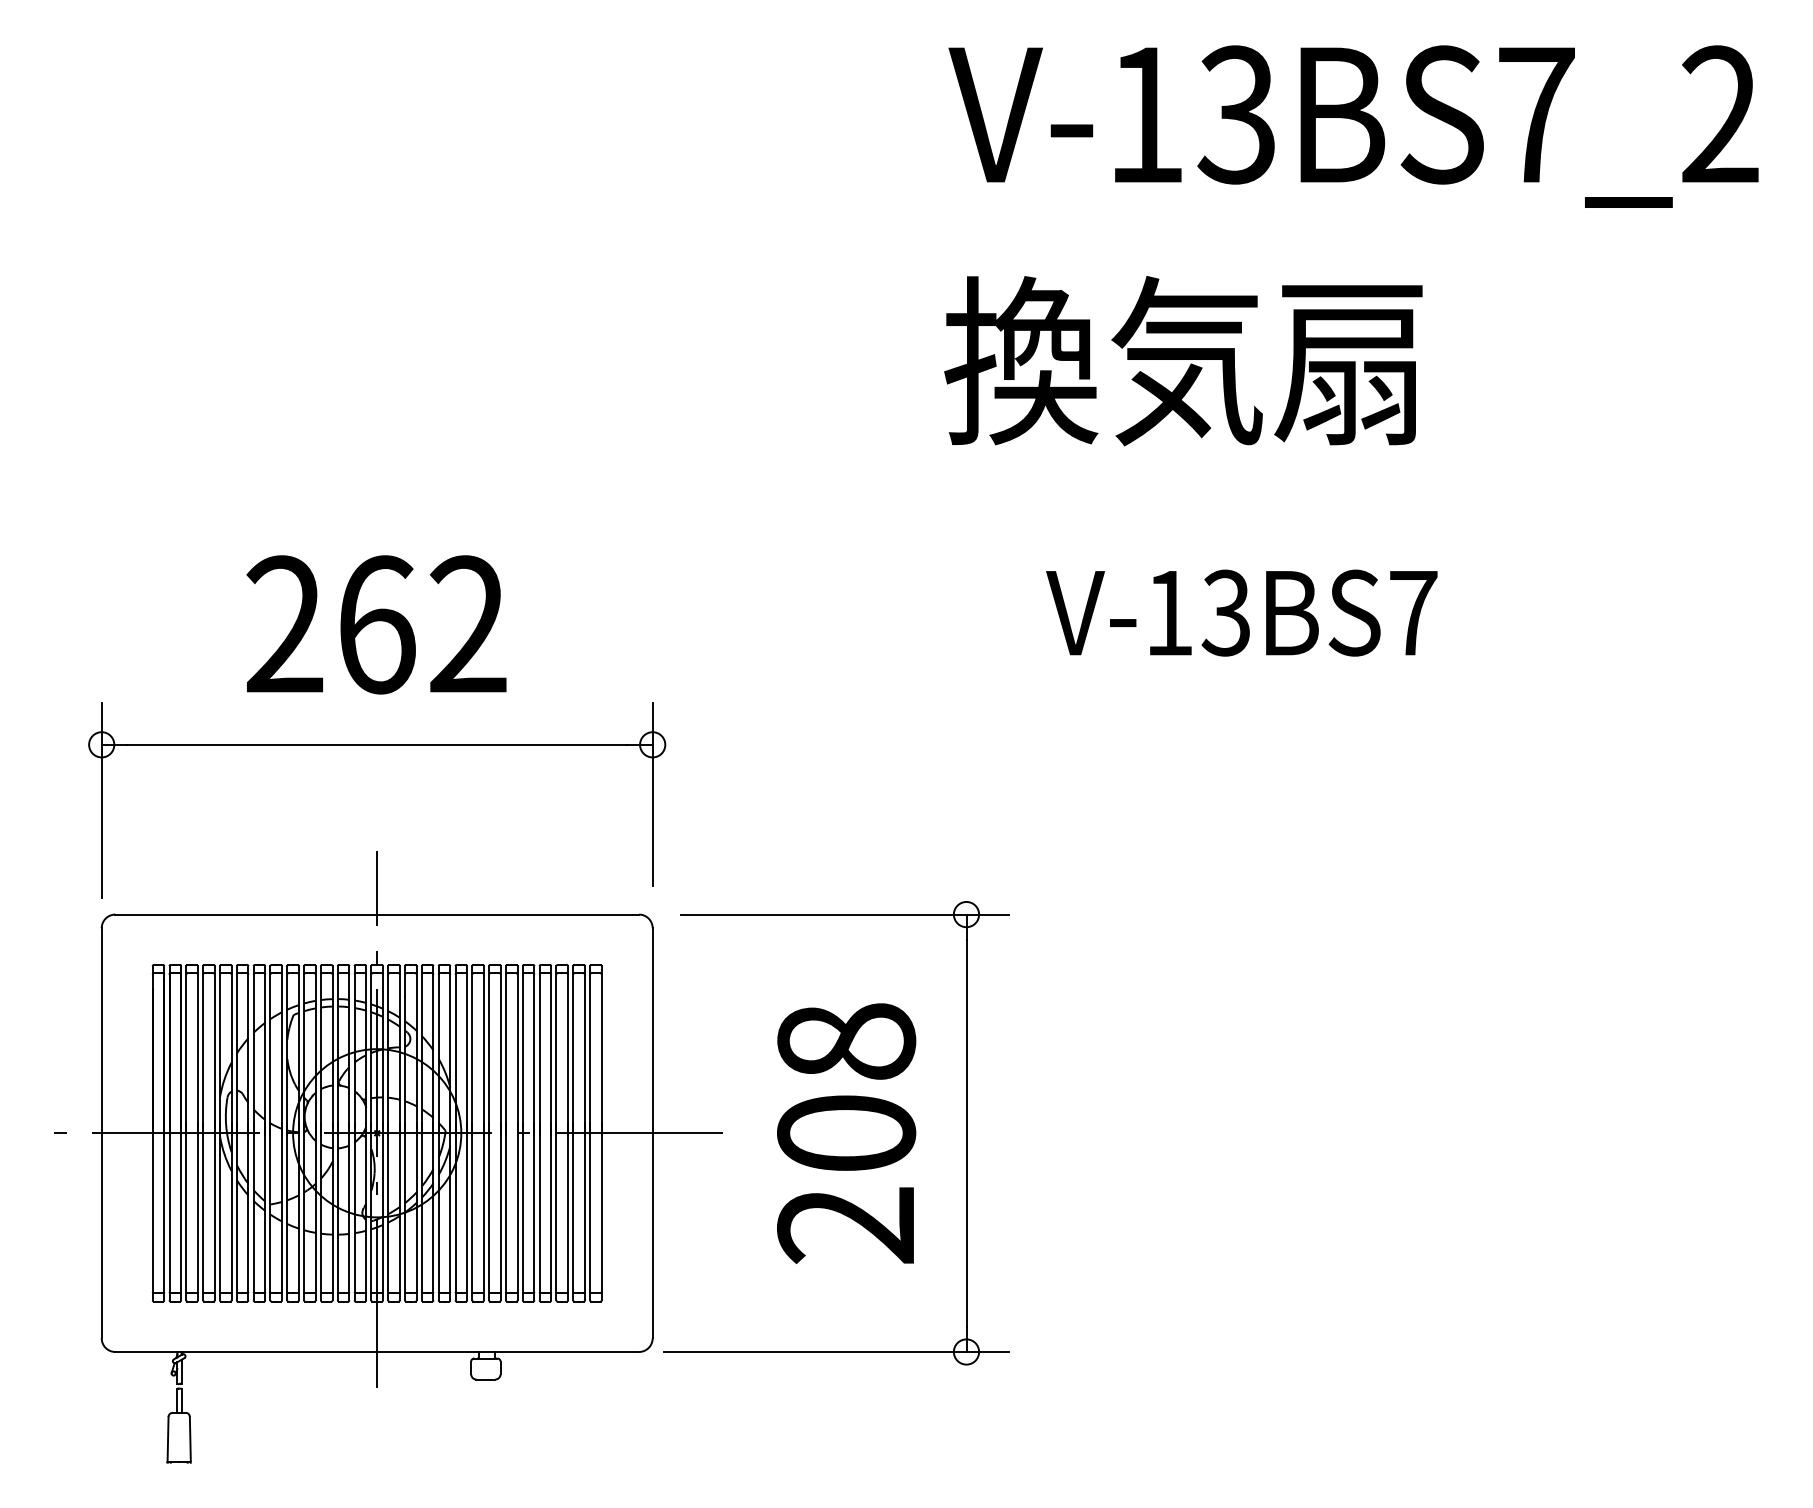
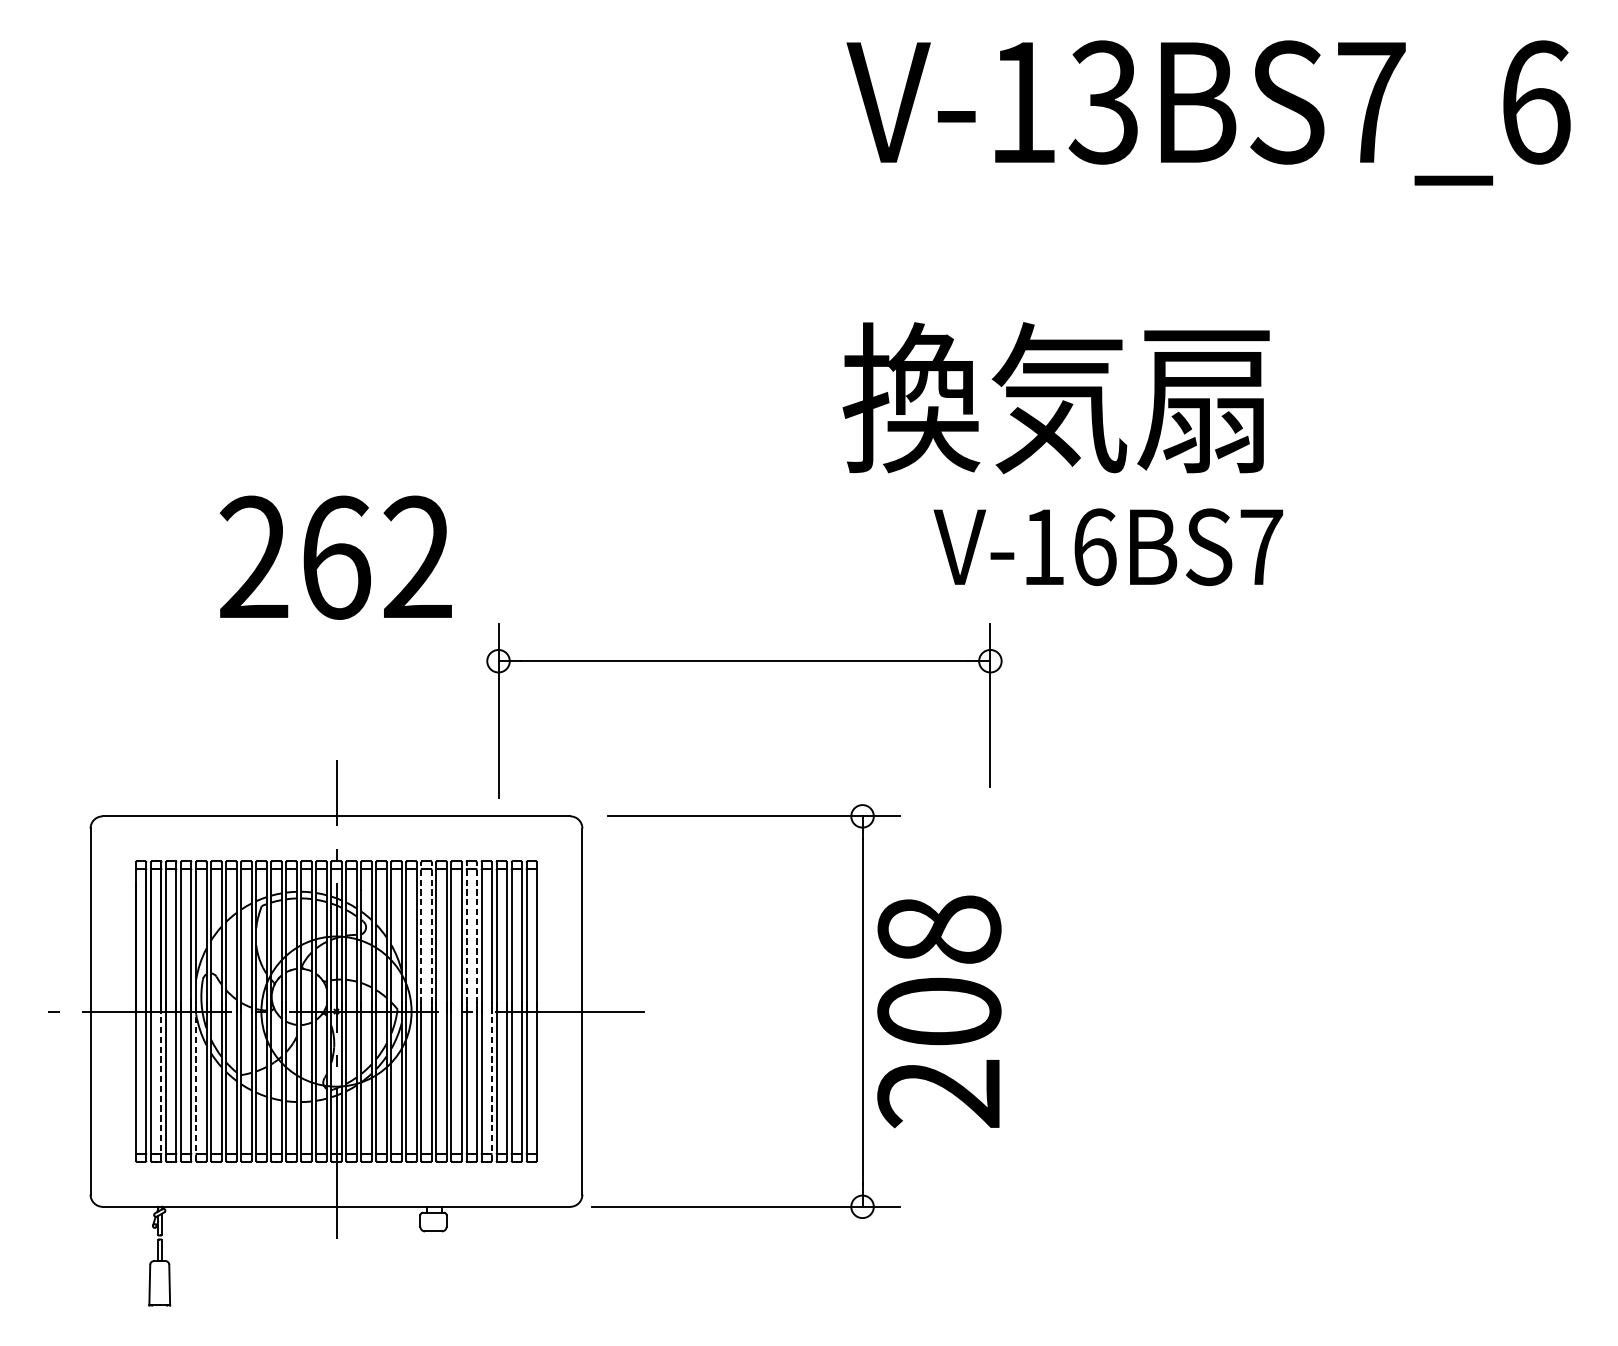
text: (1720, 114) -> (1535, 102), V-13BS7_2 -> V-13BS7_6
text: (1183, 361) -> (1056, 398), moved
text: (1226, 612) -> (1094, 546), V-13BS7 -> V-16BS7
part: (377, 745) -> (744, 661), moved
line: (472, 1050) -> (421, 937), solid -> dashed
line: (483, 1050) -> (431, 937), solid -> dashed
line: (522, 1050) -> (466, 937), solid -> dashed
line: (534, 1050) -> (476, 937), solid -> dashed
text: (846, 1133) -> (939, 1011), moved
line: (181, 1211) -> (161, 1081), solid -> dashed
line: (220, 1211) -> (196, 1081), solid -> dashed
line: (551, 1211) -> (492, 1081), solid -> dashed

